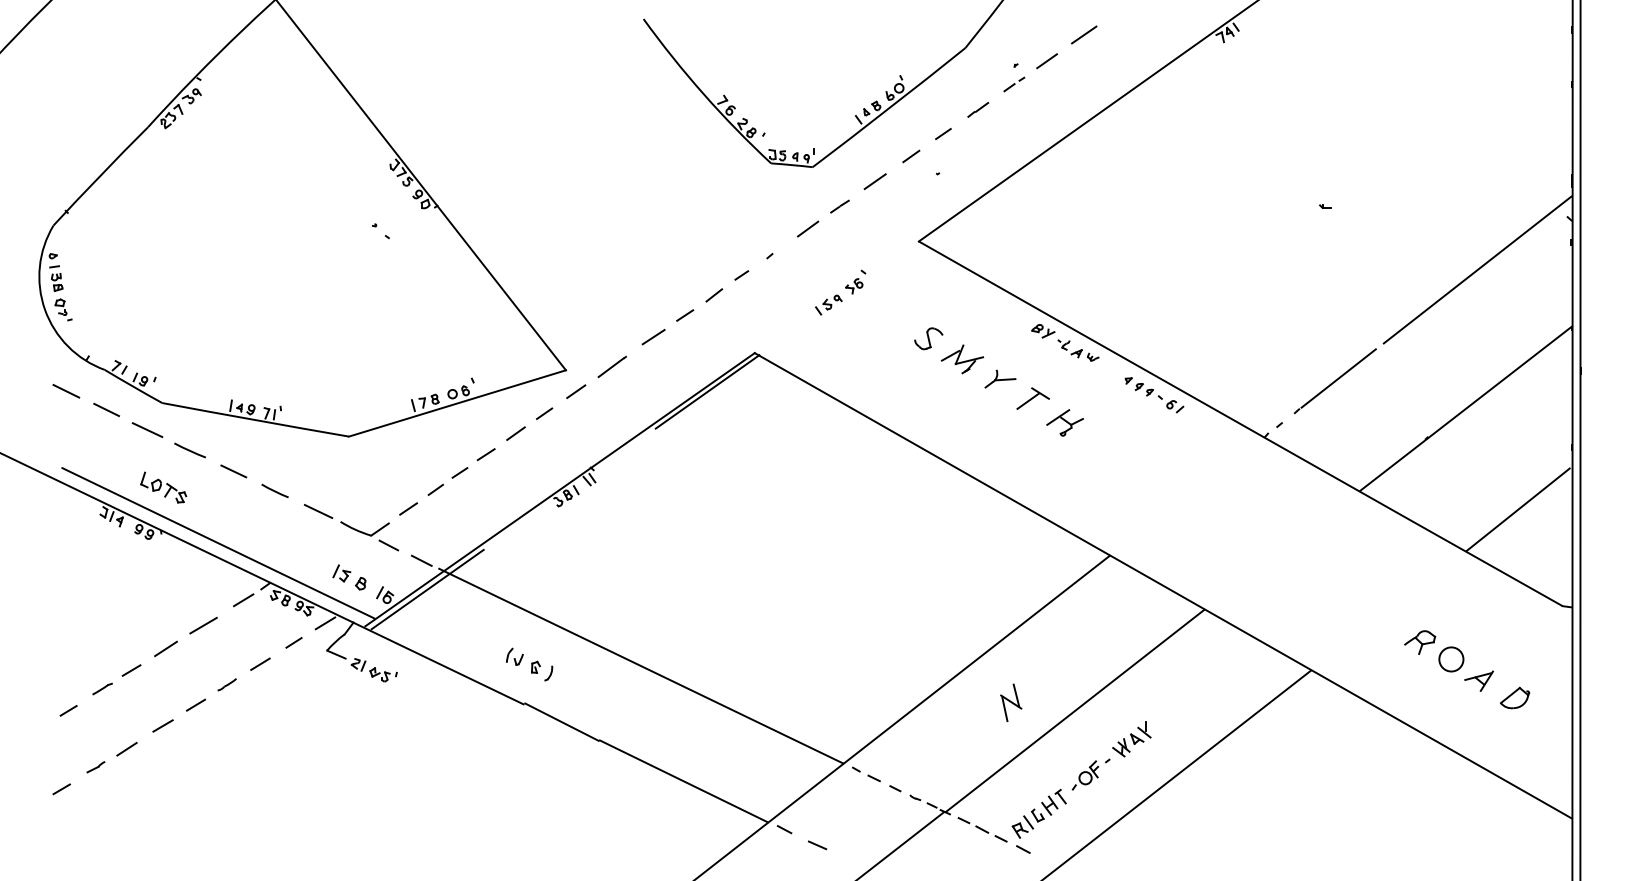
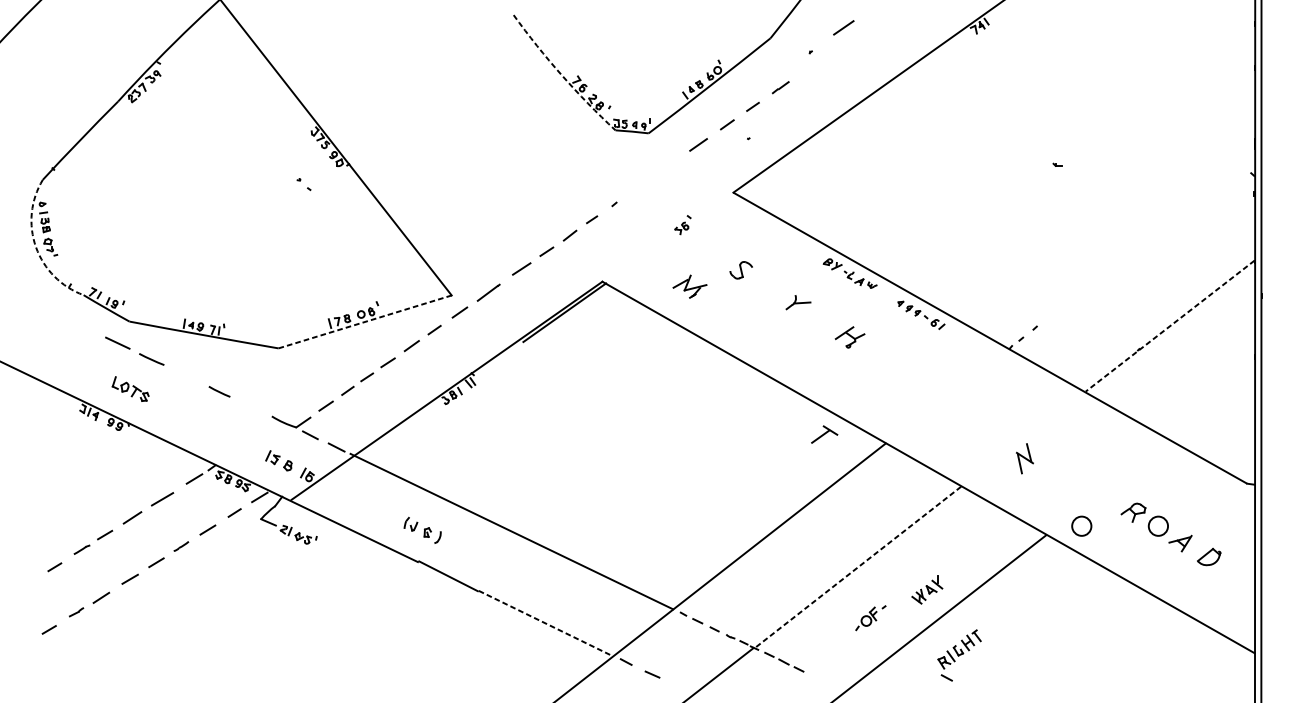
line: (1084, 34) -> (844, 27), moved
line: (1046, 61) -> (835, 49), removed
line: (1014, 84) -> (809, 67), removed
arc: (703, 94) -> (561, 75), solid -> dashed
line: (839, 206) -> (670, 164), removed
line: (808, 228) -> (645, 182), removed
line: (1477, 269) -> (1179, 215), removed
part: (828, 304) -> (661, 242), removed
arc: (45, 309) -> (36, 246), solid -> dashed
part: (962, 359) -> (690, 286), moved
line: (1338, 378) -> (1068, 302), removed
line: (66, 391) -> (53, 312), removed
part: (1032, 398) -> (824, 434), moved
line: (457, 403) -> (365, 321), solid -> dashed
line: (1466, 408) -> (1170, 325), solid -> dashed
line: (106, 409) -> (85, 326), removed
line: (233, 471) -> (186, 376), removed
line: (1517, 509) -> (1211, 406), removed
line: (318, 511) -> (254, 408), removed
line: (218, 543) -> (174, 433), removed
line: (427, 589) -> (341, 470), removed
circle: (1355, 659) -> (1081, 526), added
part: (1011, 702) -> (1025, 458), moved
line: (1075, 710) -> (858, 566), solid -> dashed
part: (1131, 739) -> (927, 590), moved
line: (684, 781) -> (546, 623), solid -> dashed
part: (1038, 820) -> (958, 654), moved

